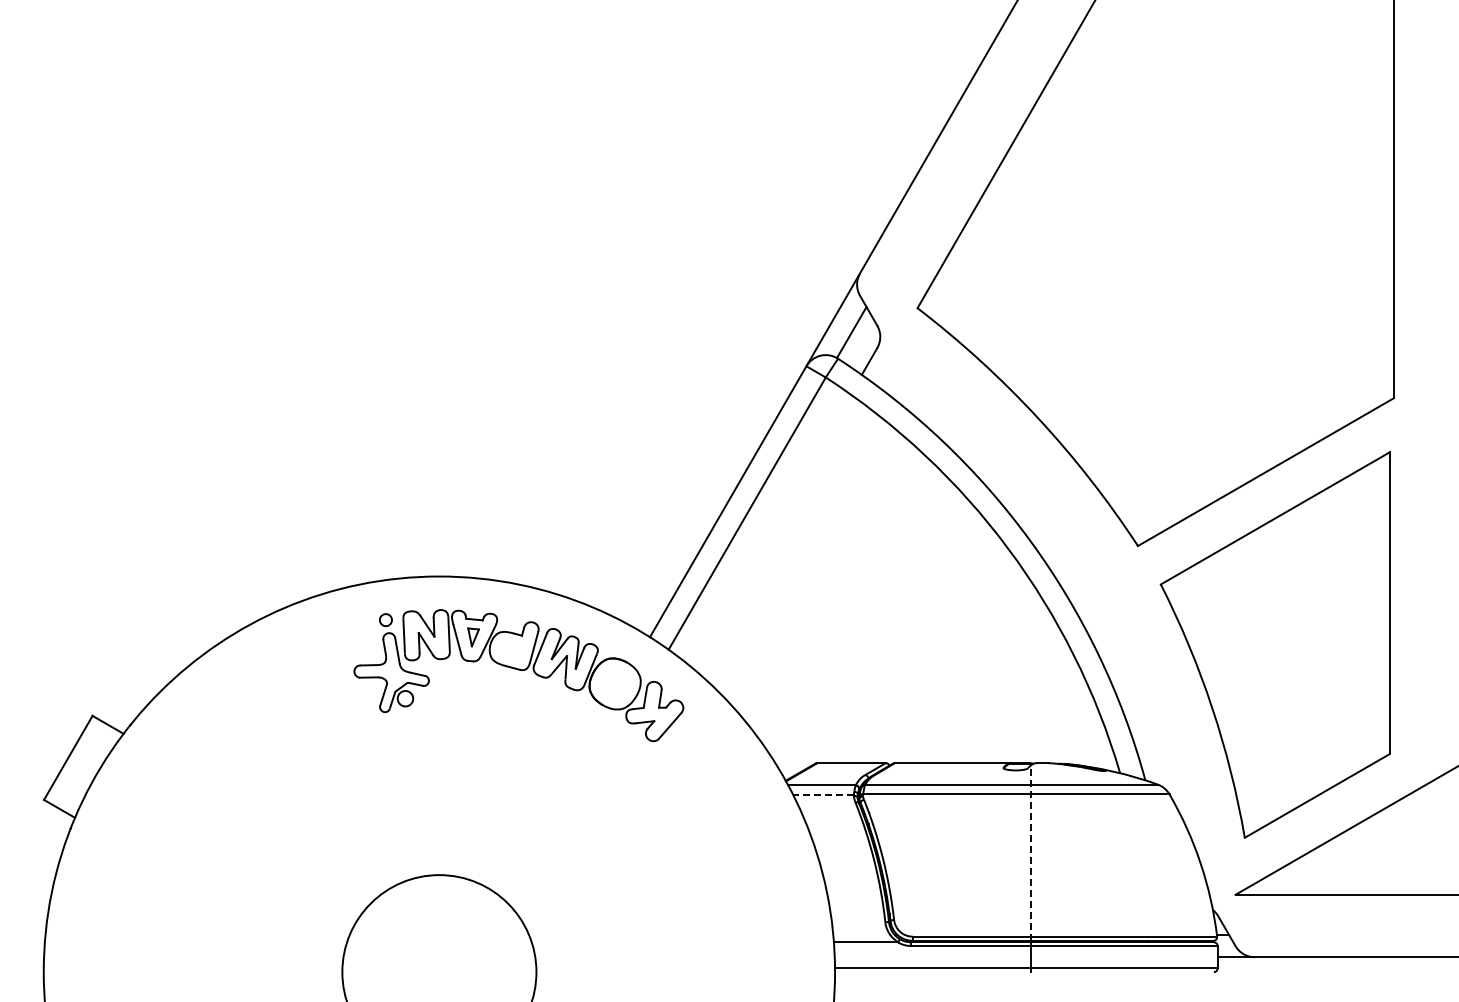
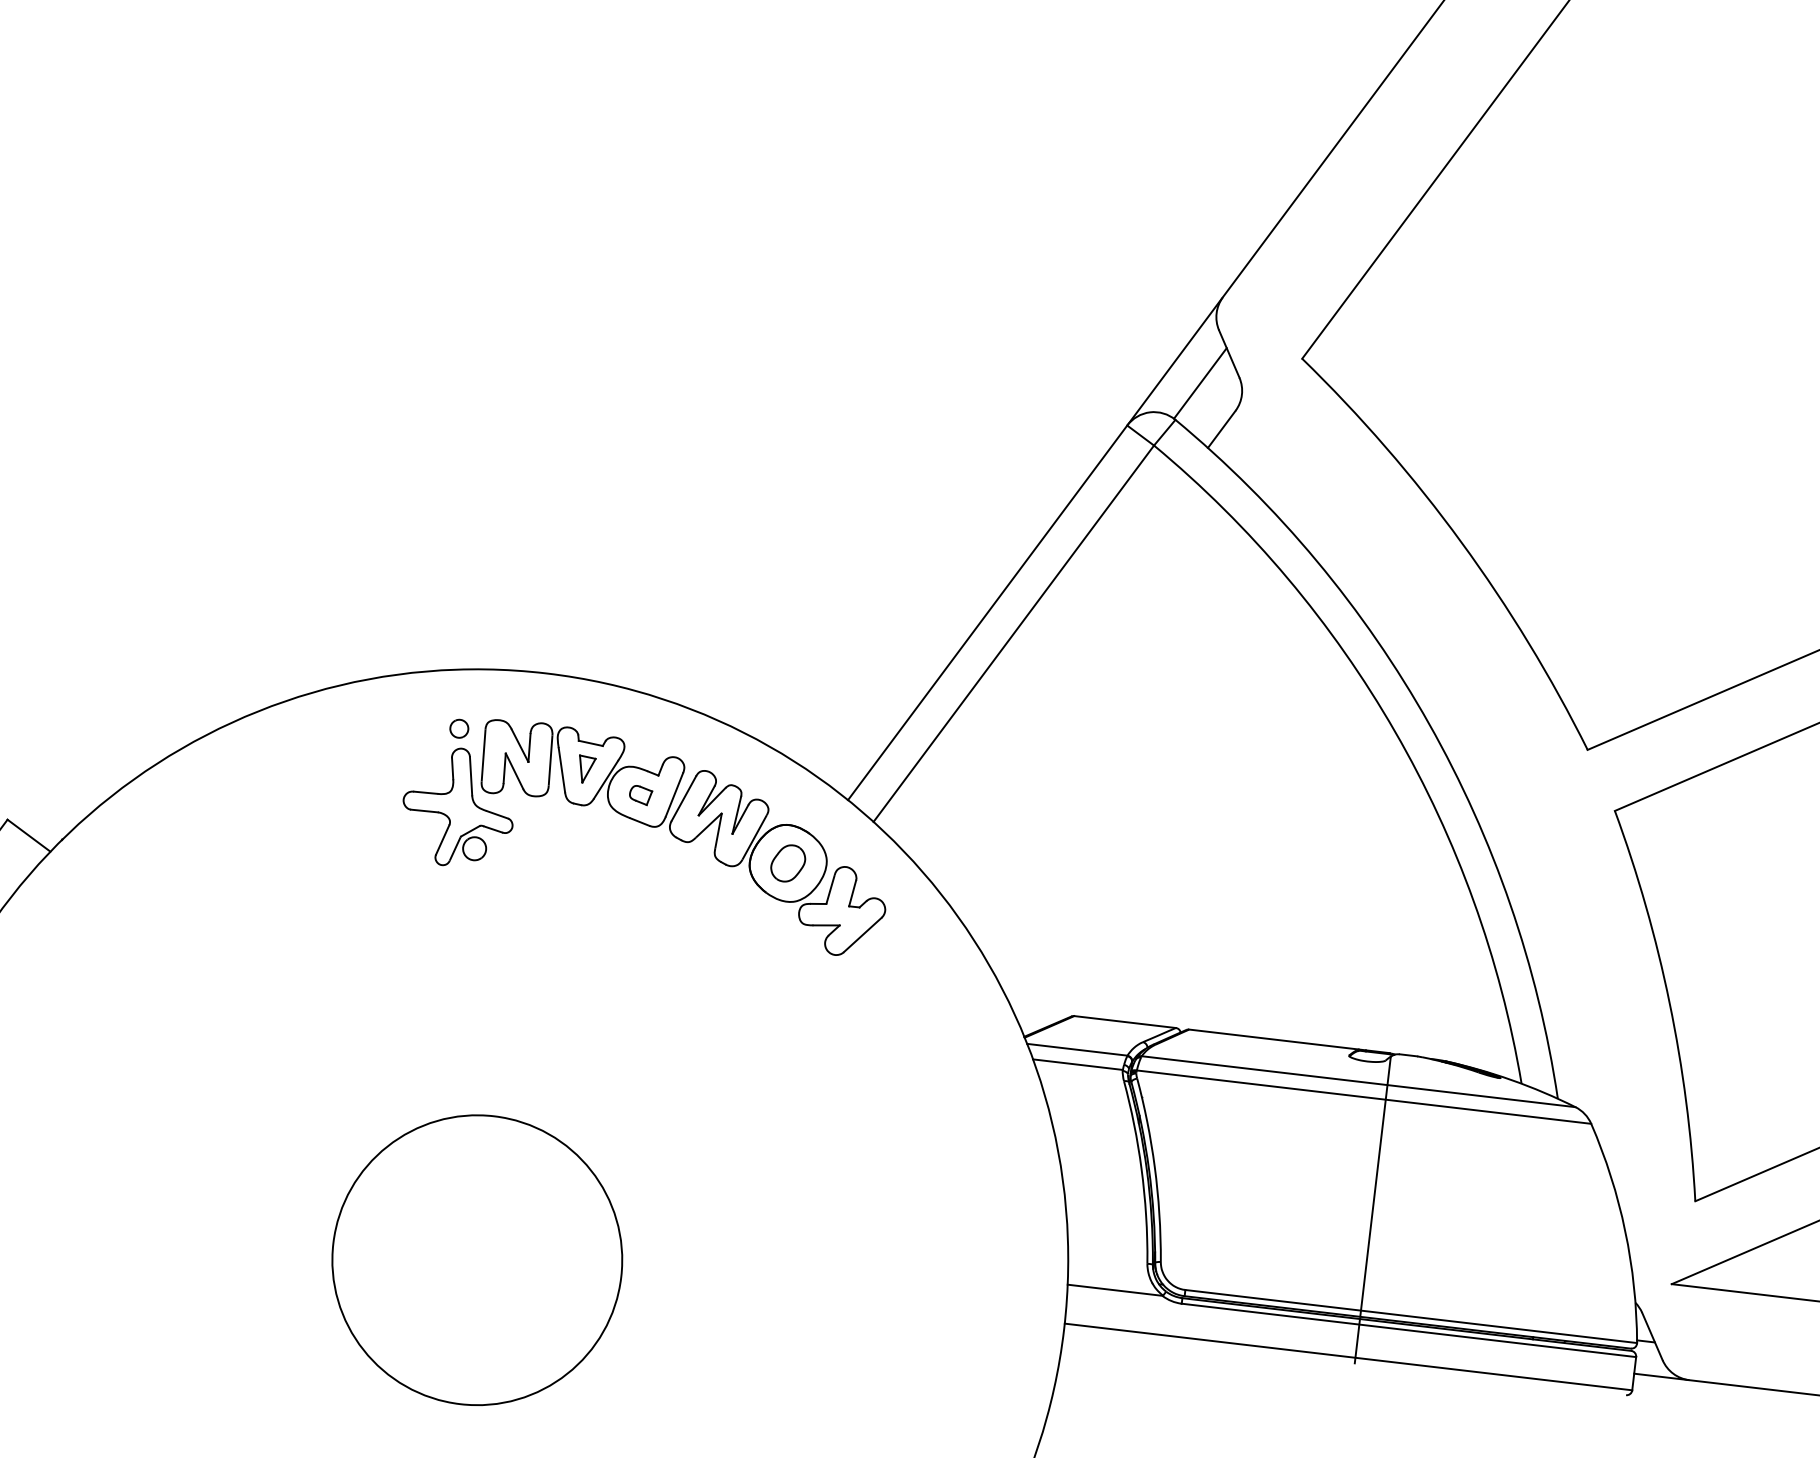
part: (511, 650) -> (640, 795), added
part: (615, 683) -> (788, 862), added
line: (822, 795) -> (1076, 1064), dashed -> solid
line: (1031, 853) -> (1376, 1187), dashed -> solid

